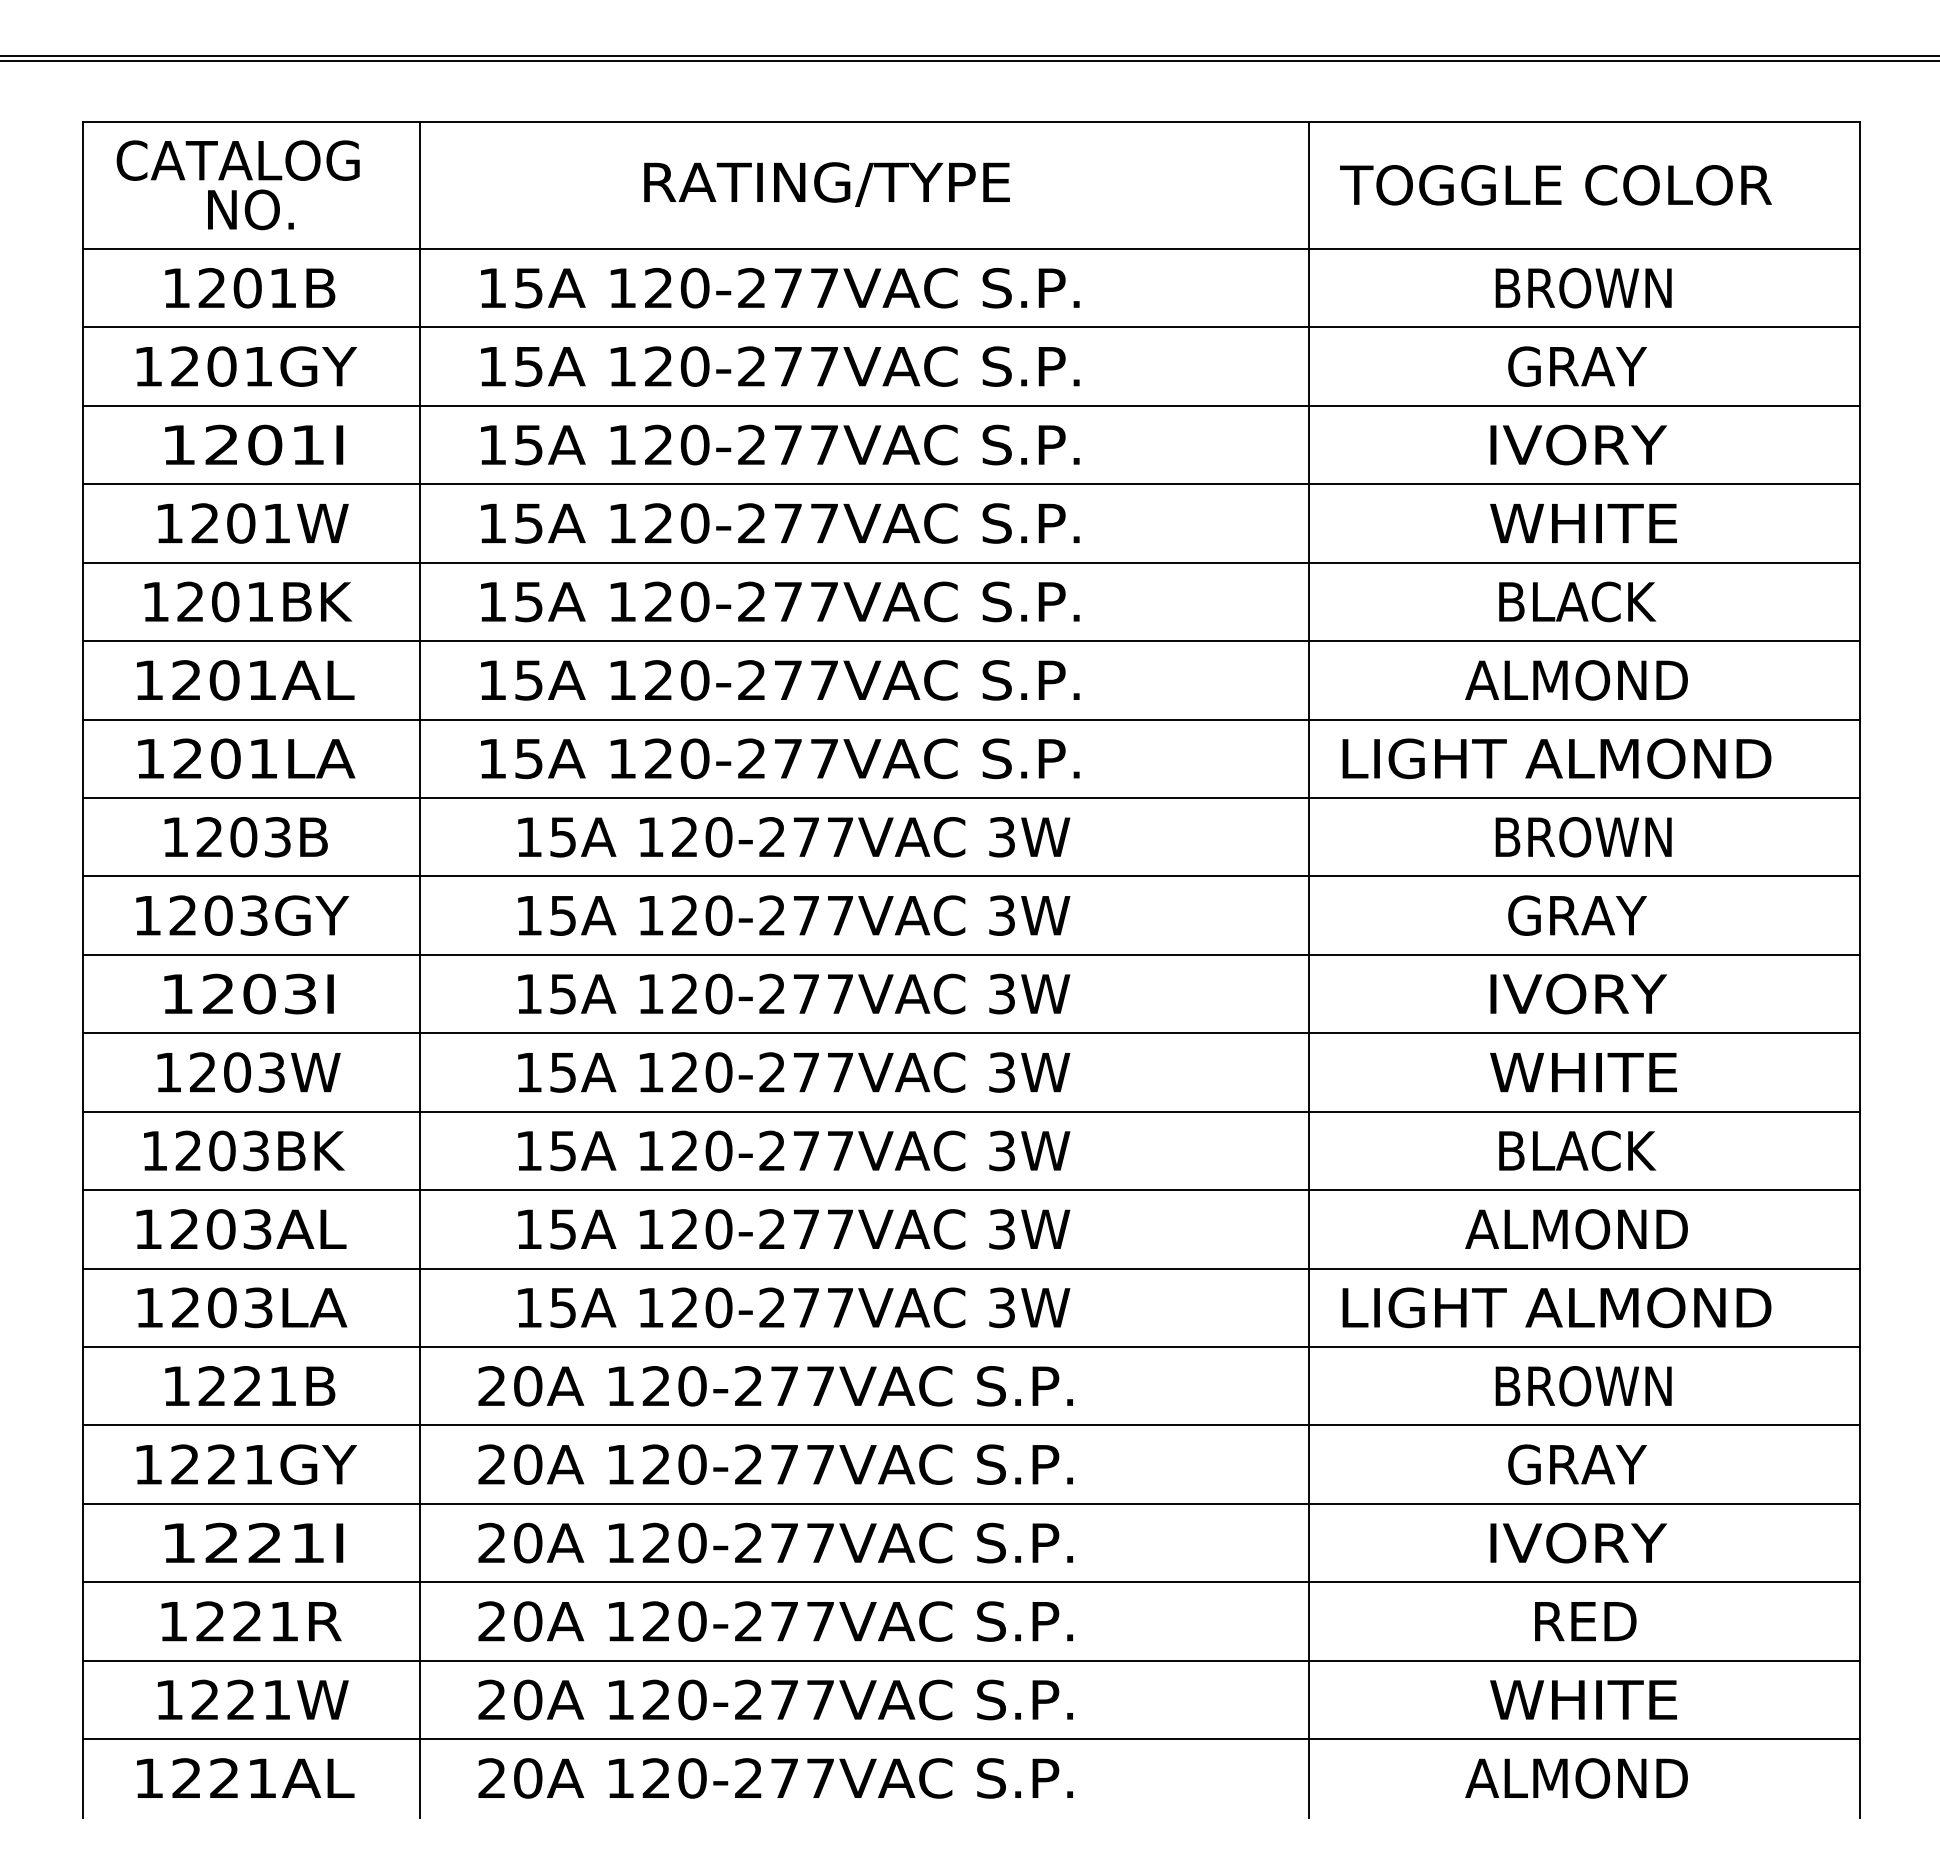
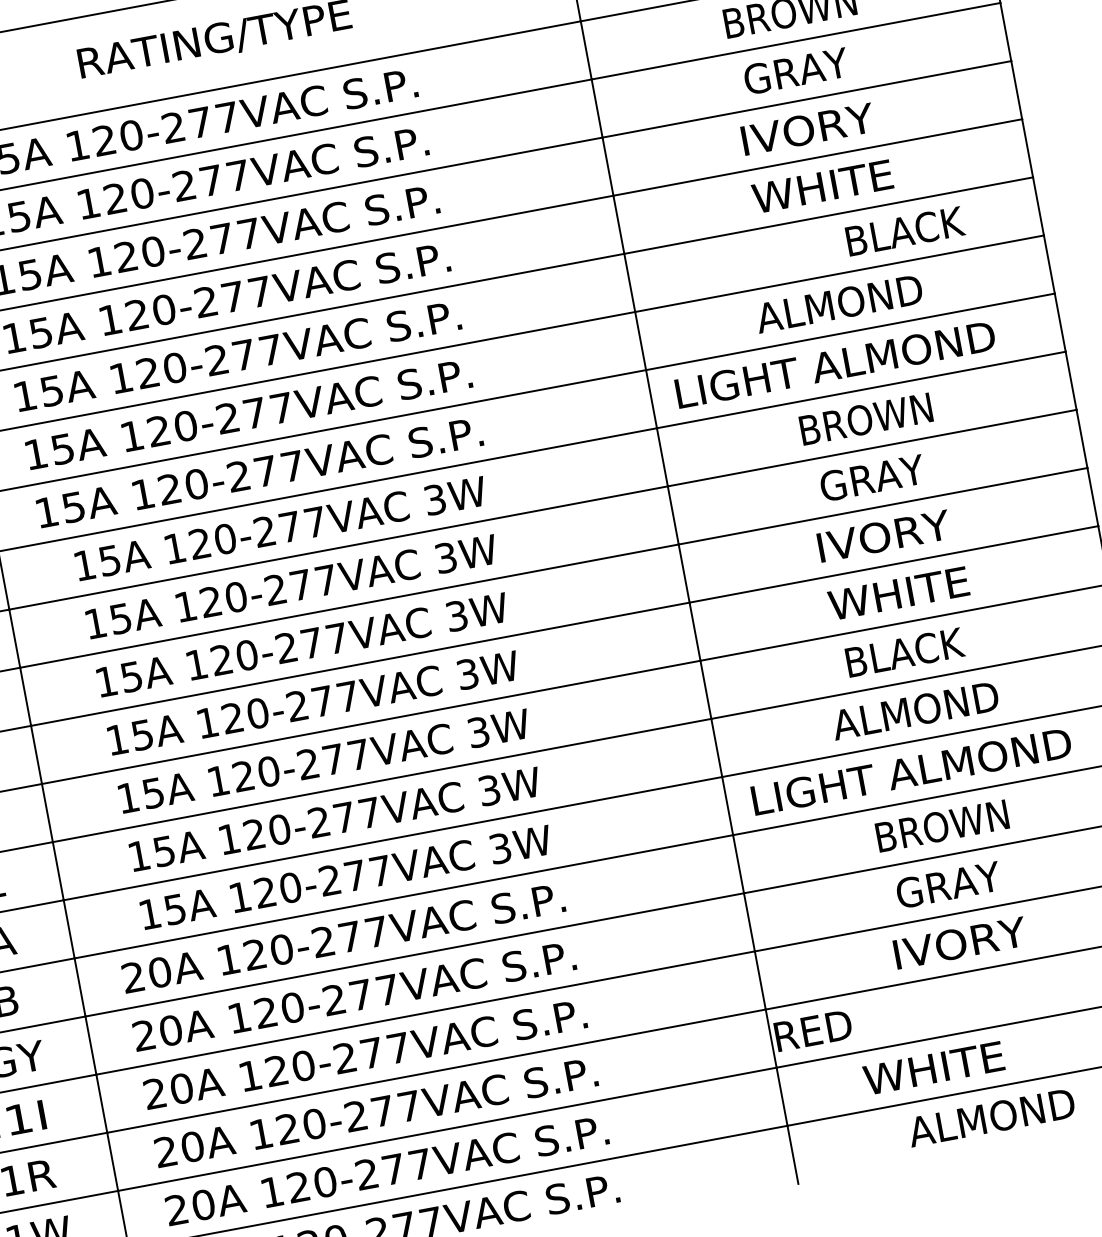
text: (1577, 601) -> (905, 231), moved
text: (1585, 1621) -> (813, 1030), moved
text: (1583, 1699) -> (933, 1067), moved

